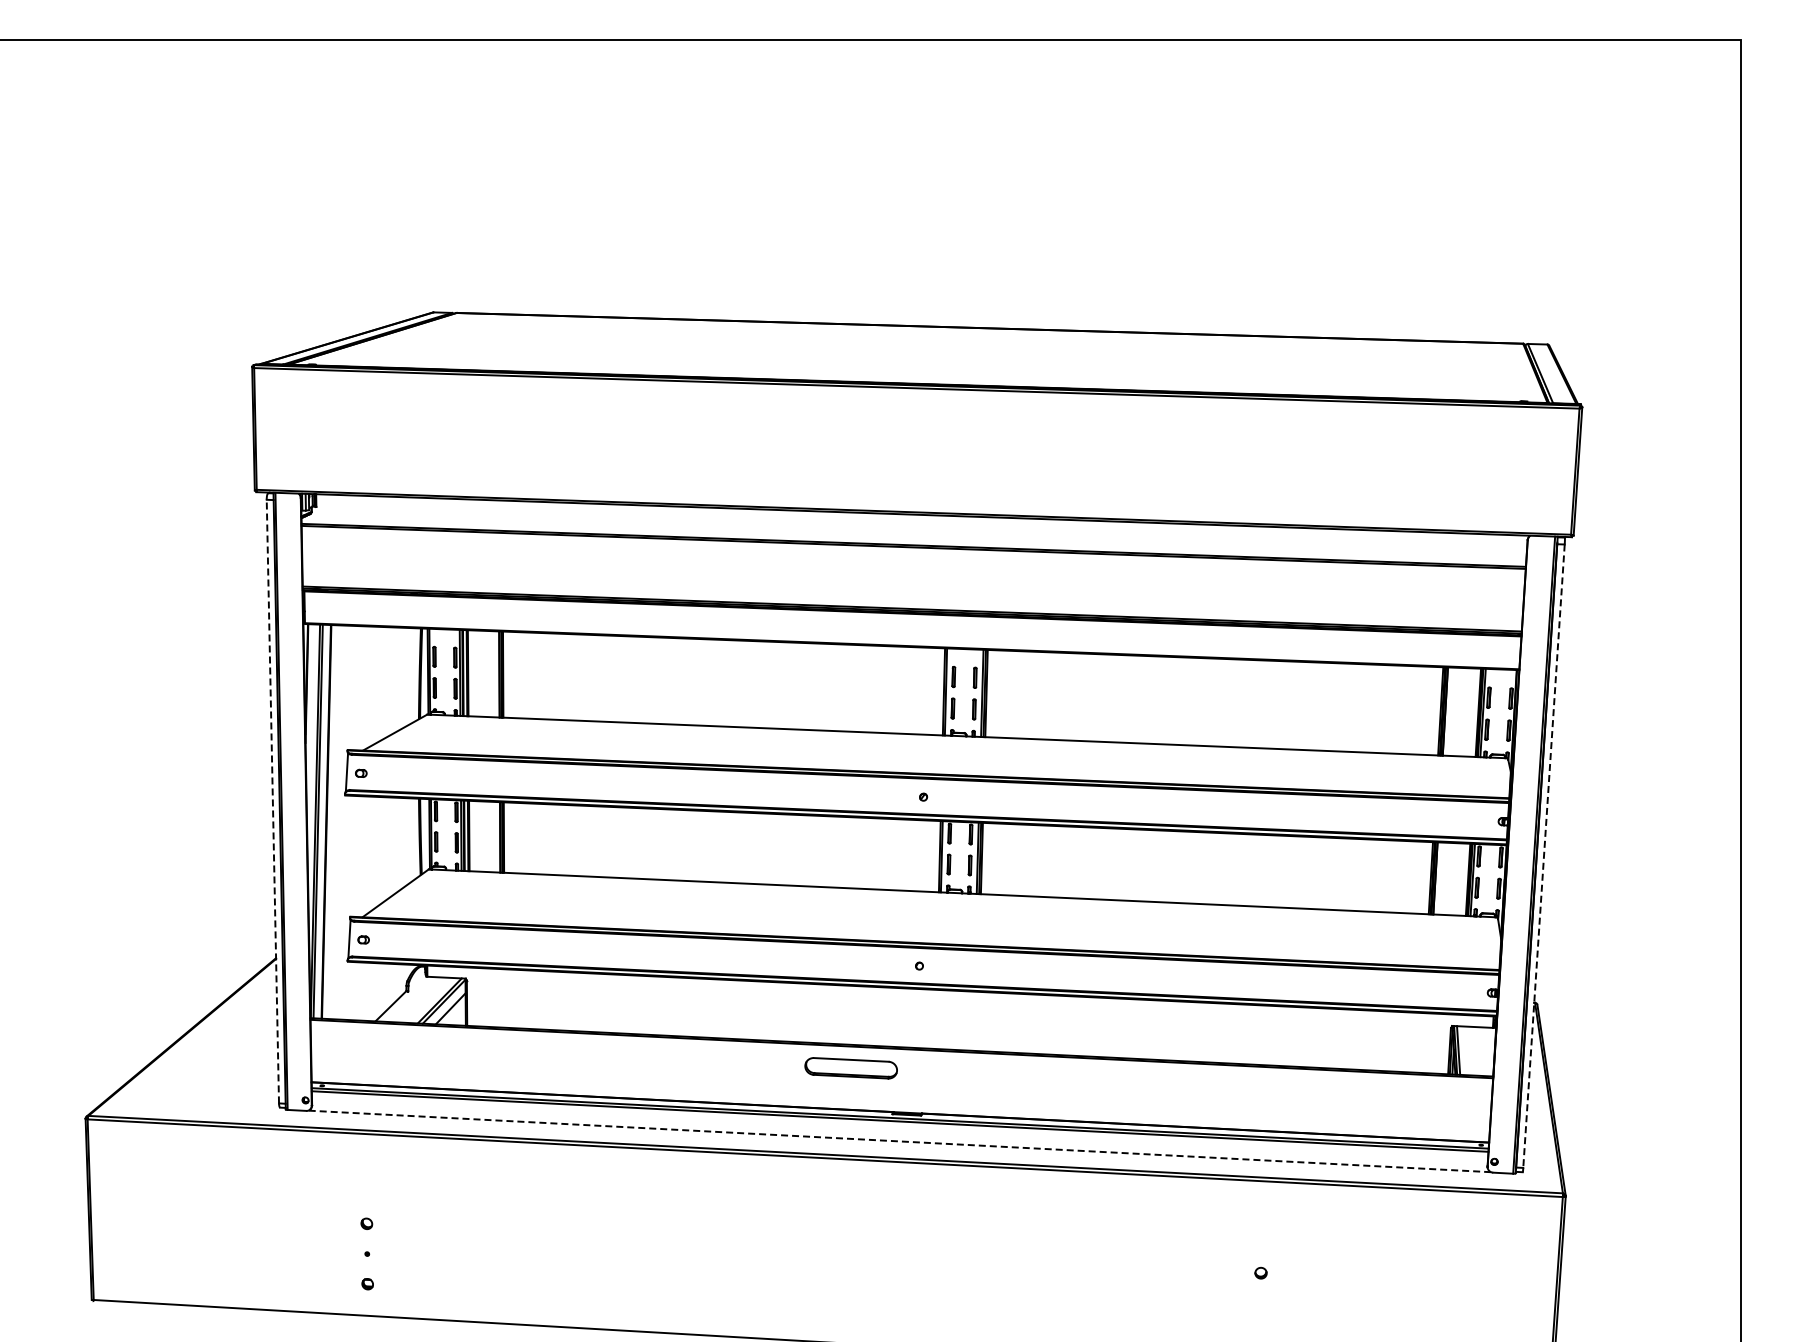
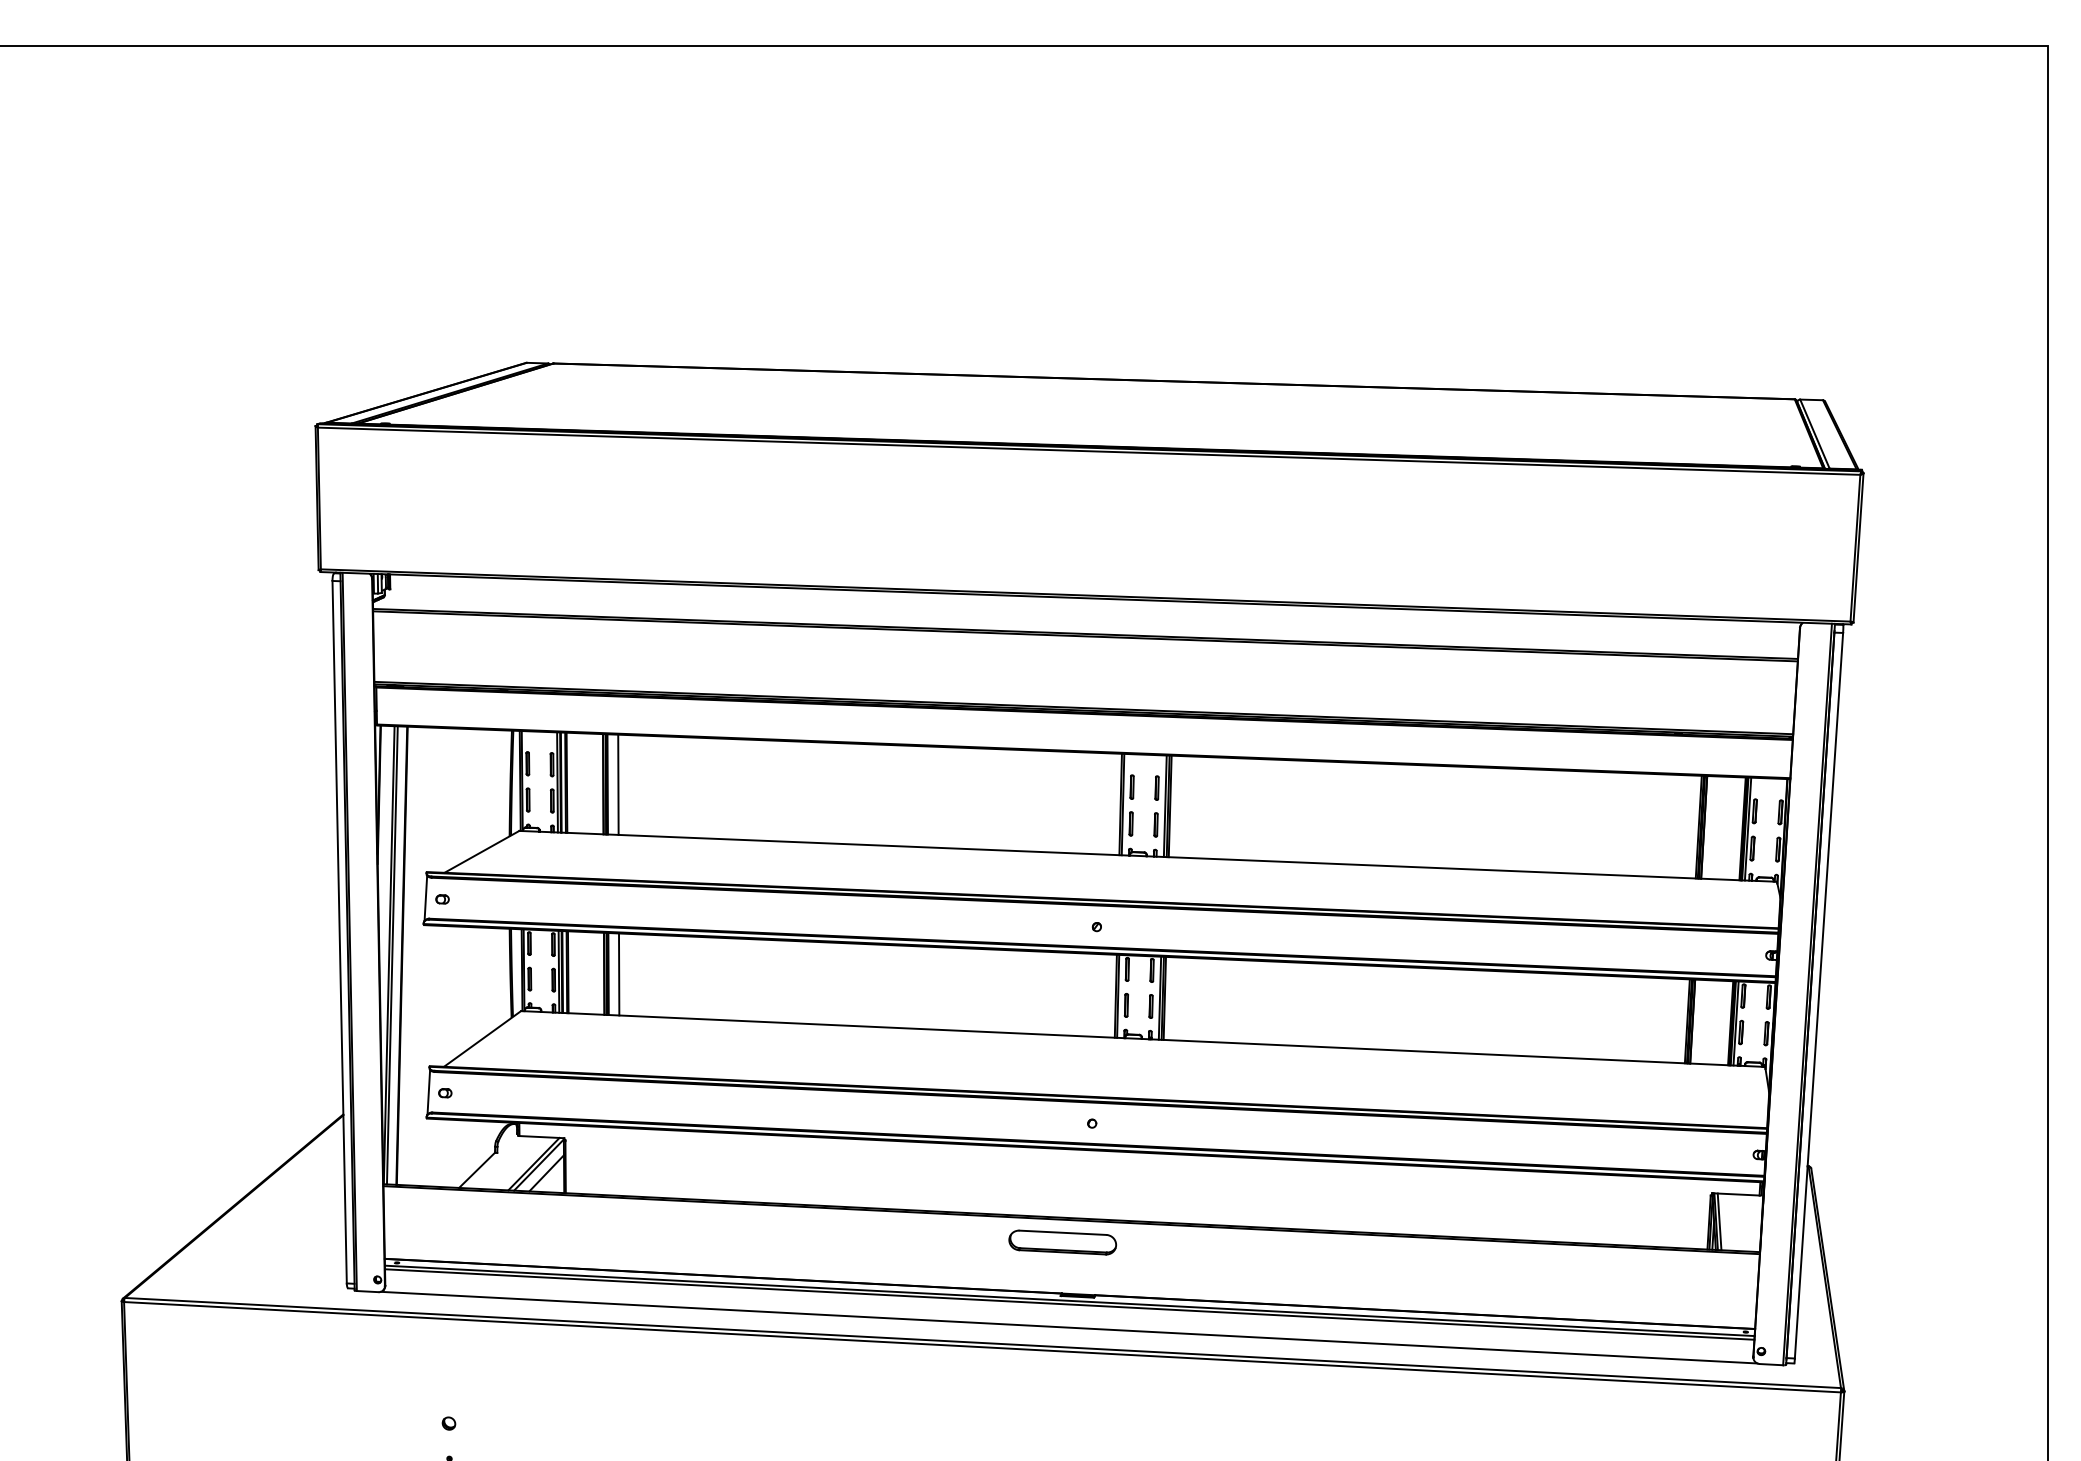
line: (512, 674) -> (618, 784), added
line: (272, 801) -> (339, 932), dashed -> solid
line: (512, 837) -> (618, 973), added
line: (1543, 856) -> (1818, 996), dashed -> solid
part: (850, 1068) -> (1061, 1242), moved
line: (899, 1141) -> (1068, 1327), dashed -> solid

